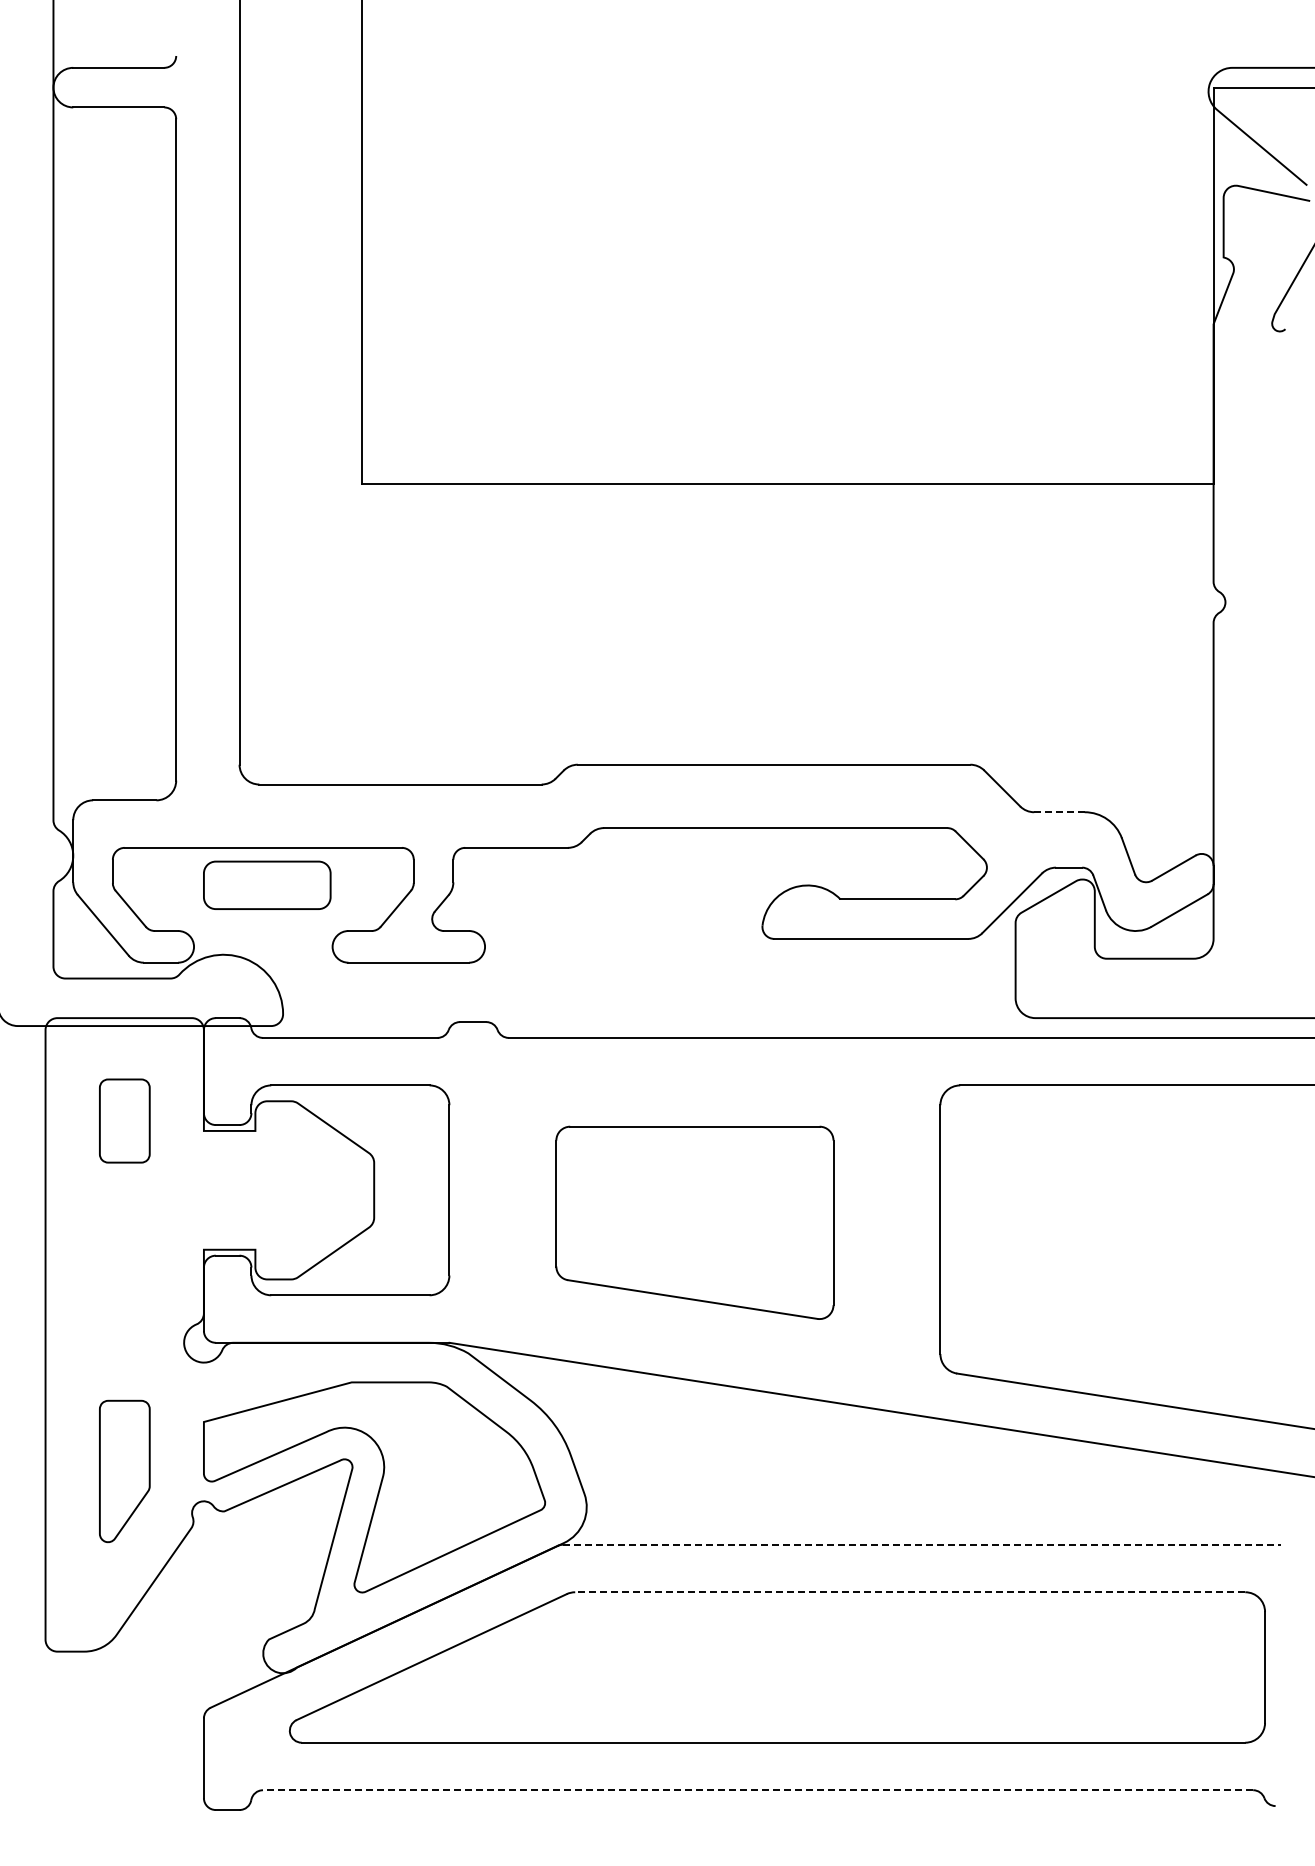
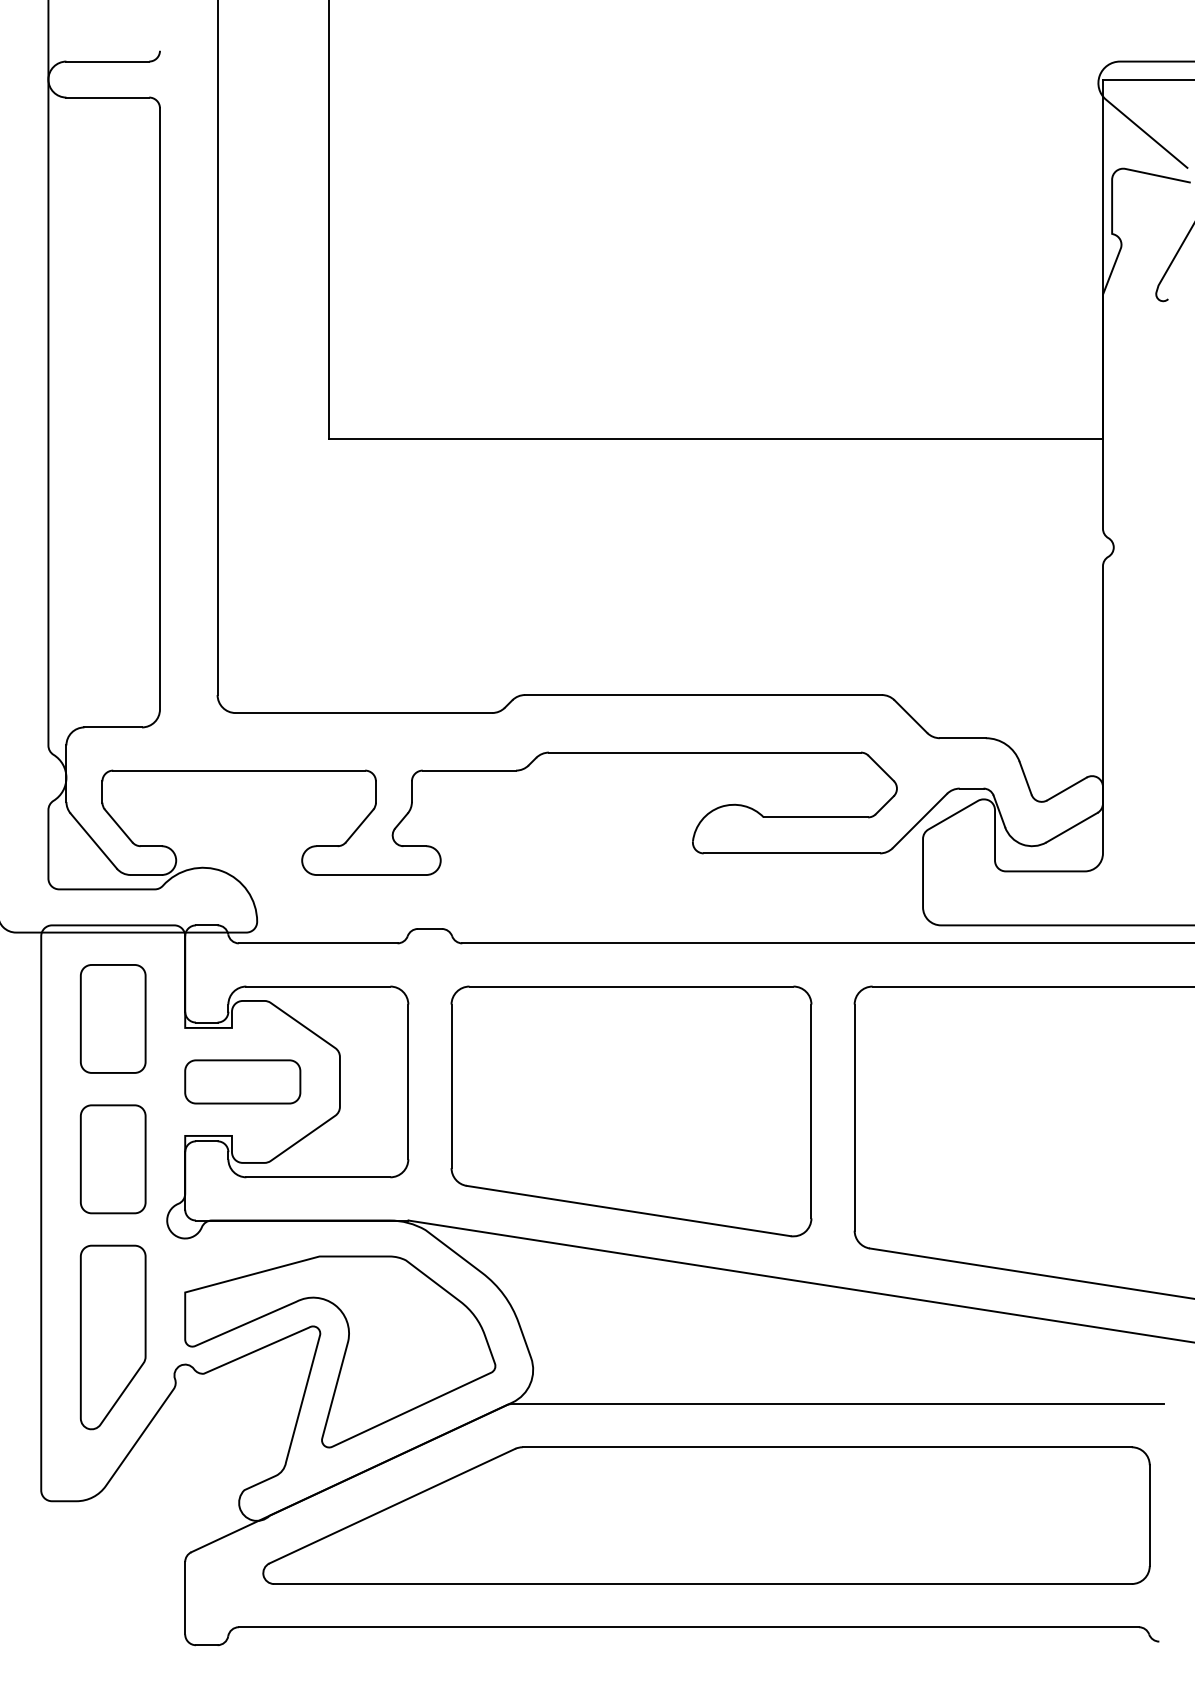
line: (1059, 812) -> (962, 738), dashed -> solid
part: (267, 884) -> (242, 1081), moved
part: (124, 1120) -> (113, 1018), size x1.43
part: (694, 1222) -> (631, 1111), size x1.43
part: (124, 1275) -> (113, 1159), added
part: (124, 1471) -> (113, 1337), size x1.43
line: (921, 1544) -> (837, 1403), dashed -> solid
line: (909, 1592) -> (826, 1447), dashed -> solid
line: (757, 1790) -> (688, 1627), dashed -> solid

